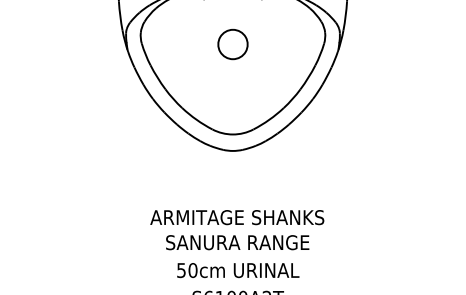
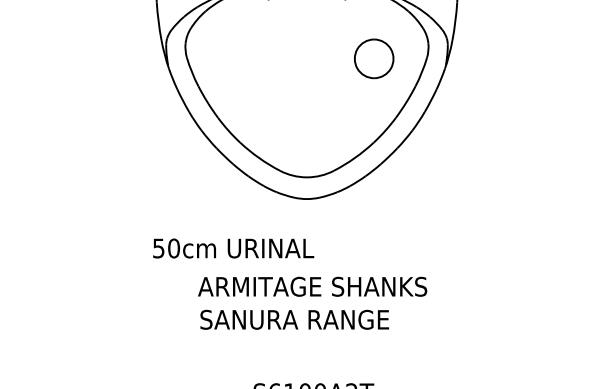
part: (232, 44) -> (373, 58), moved
text: (237, 242) -> (294, 319), moved
text: (238, 270) -> (233, 248), moved

